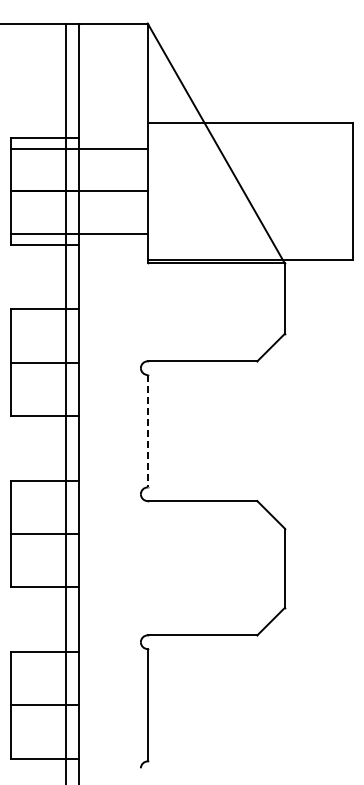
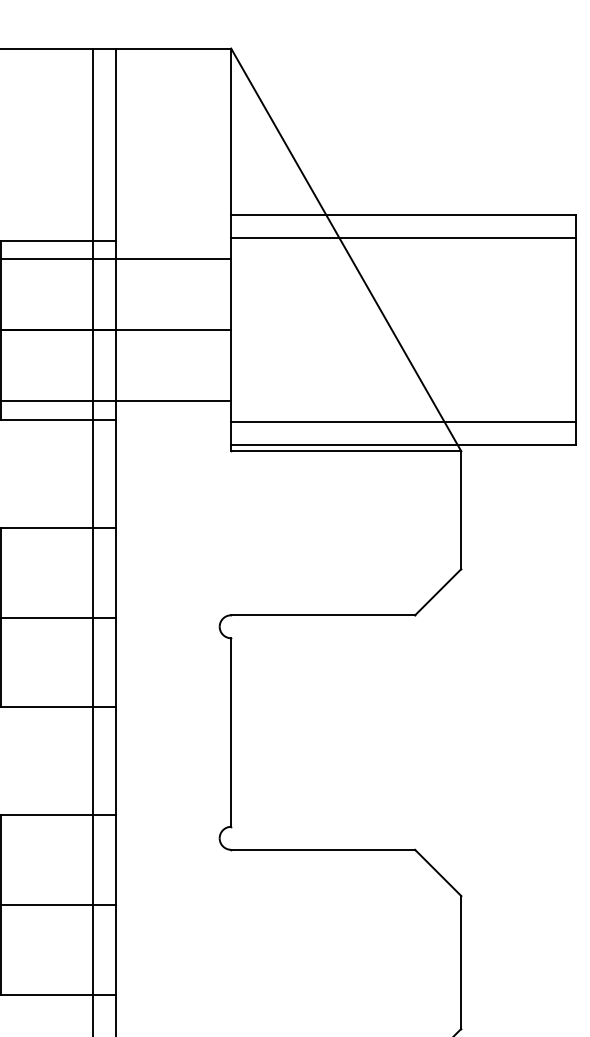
line: (250, 136) -> (403, 238), added
line: (250, 246) -> (403, 422), added
line: (147, 431) -> (230, 733), dashed -> solid

